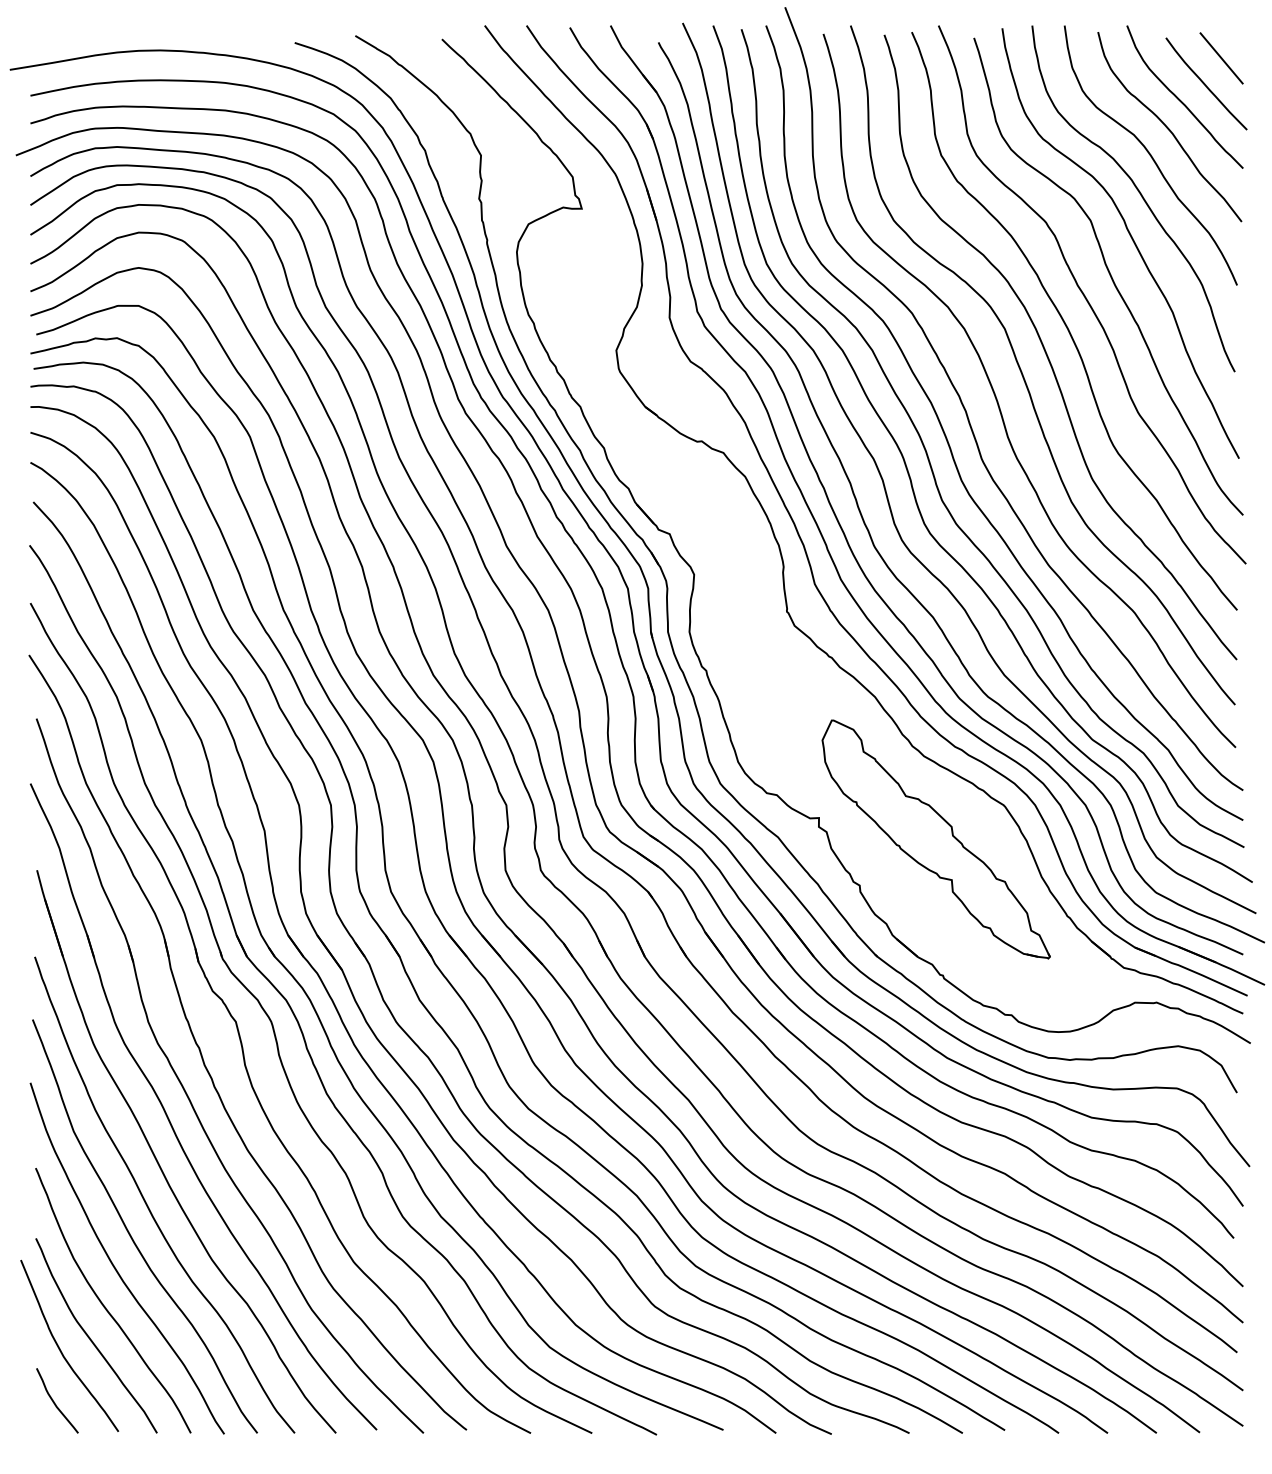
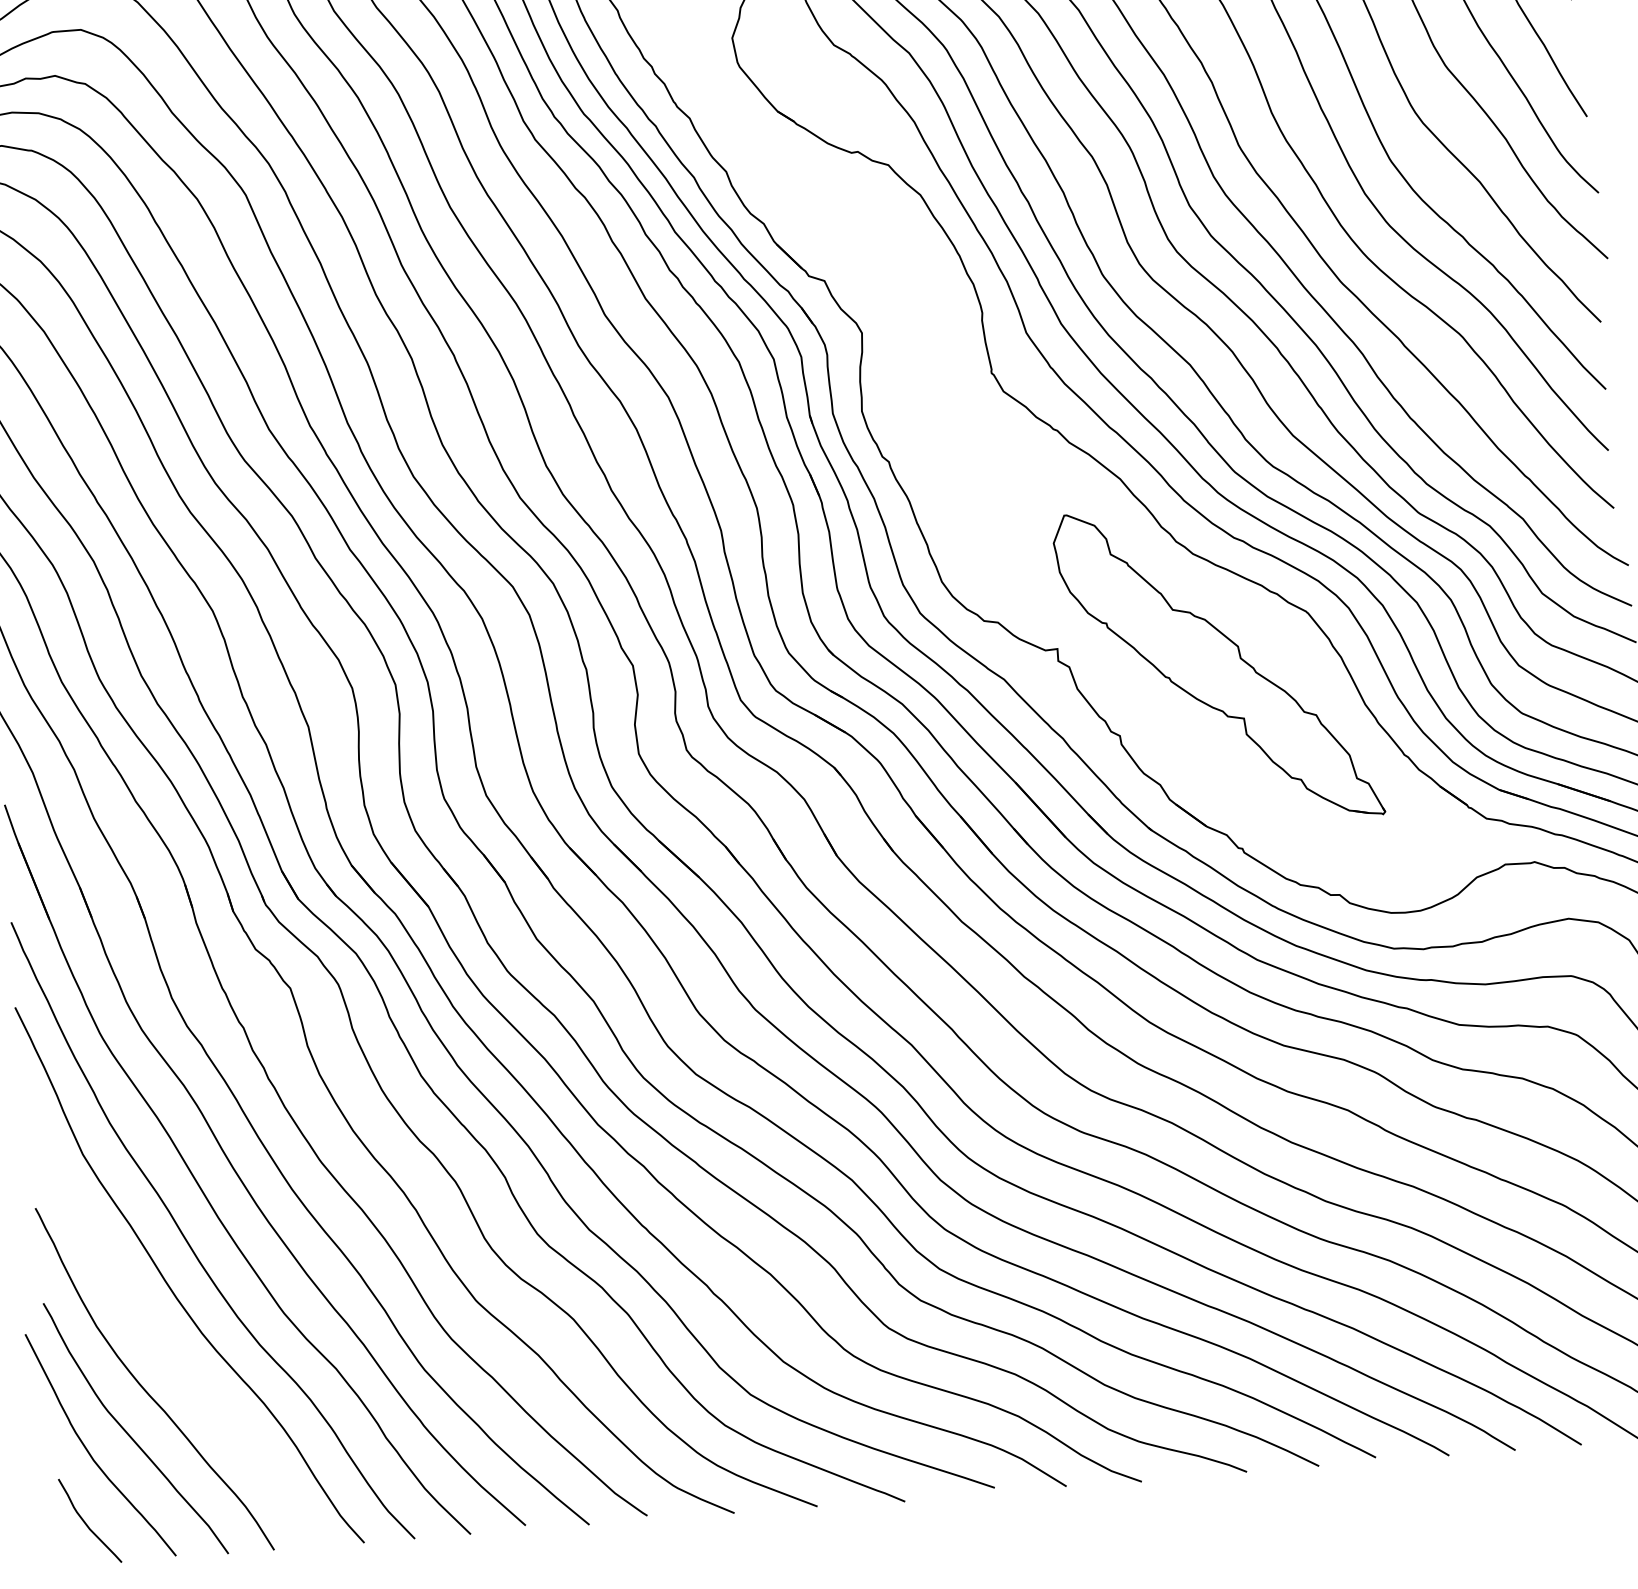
curve: (114, 1265) -> (152, 1331), removed

